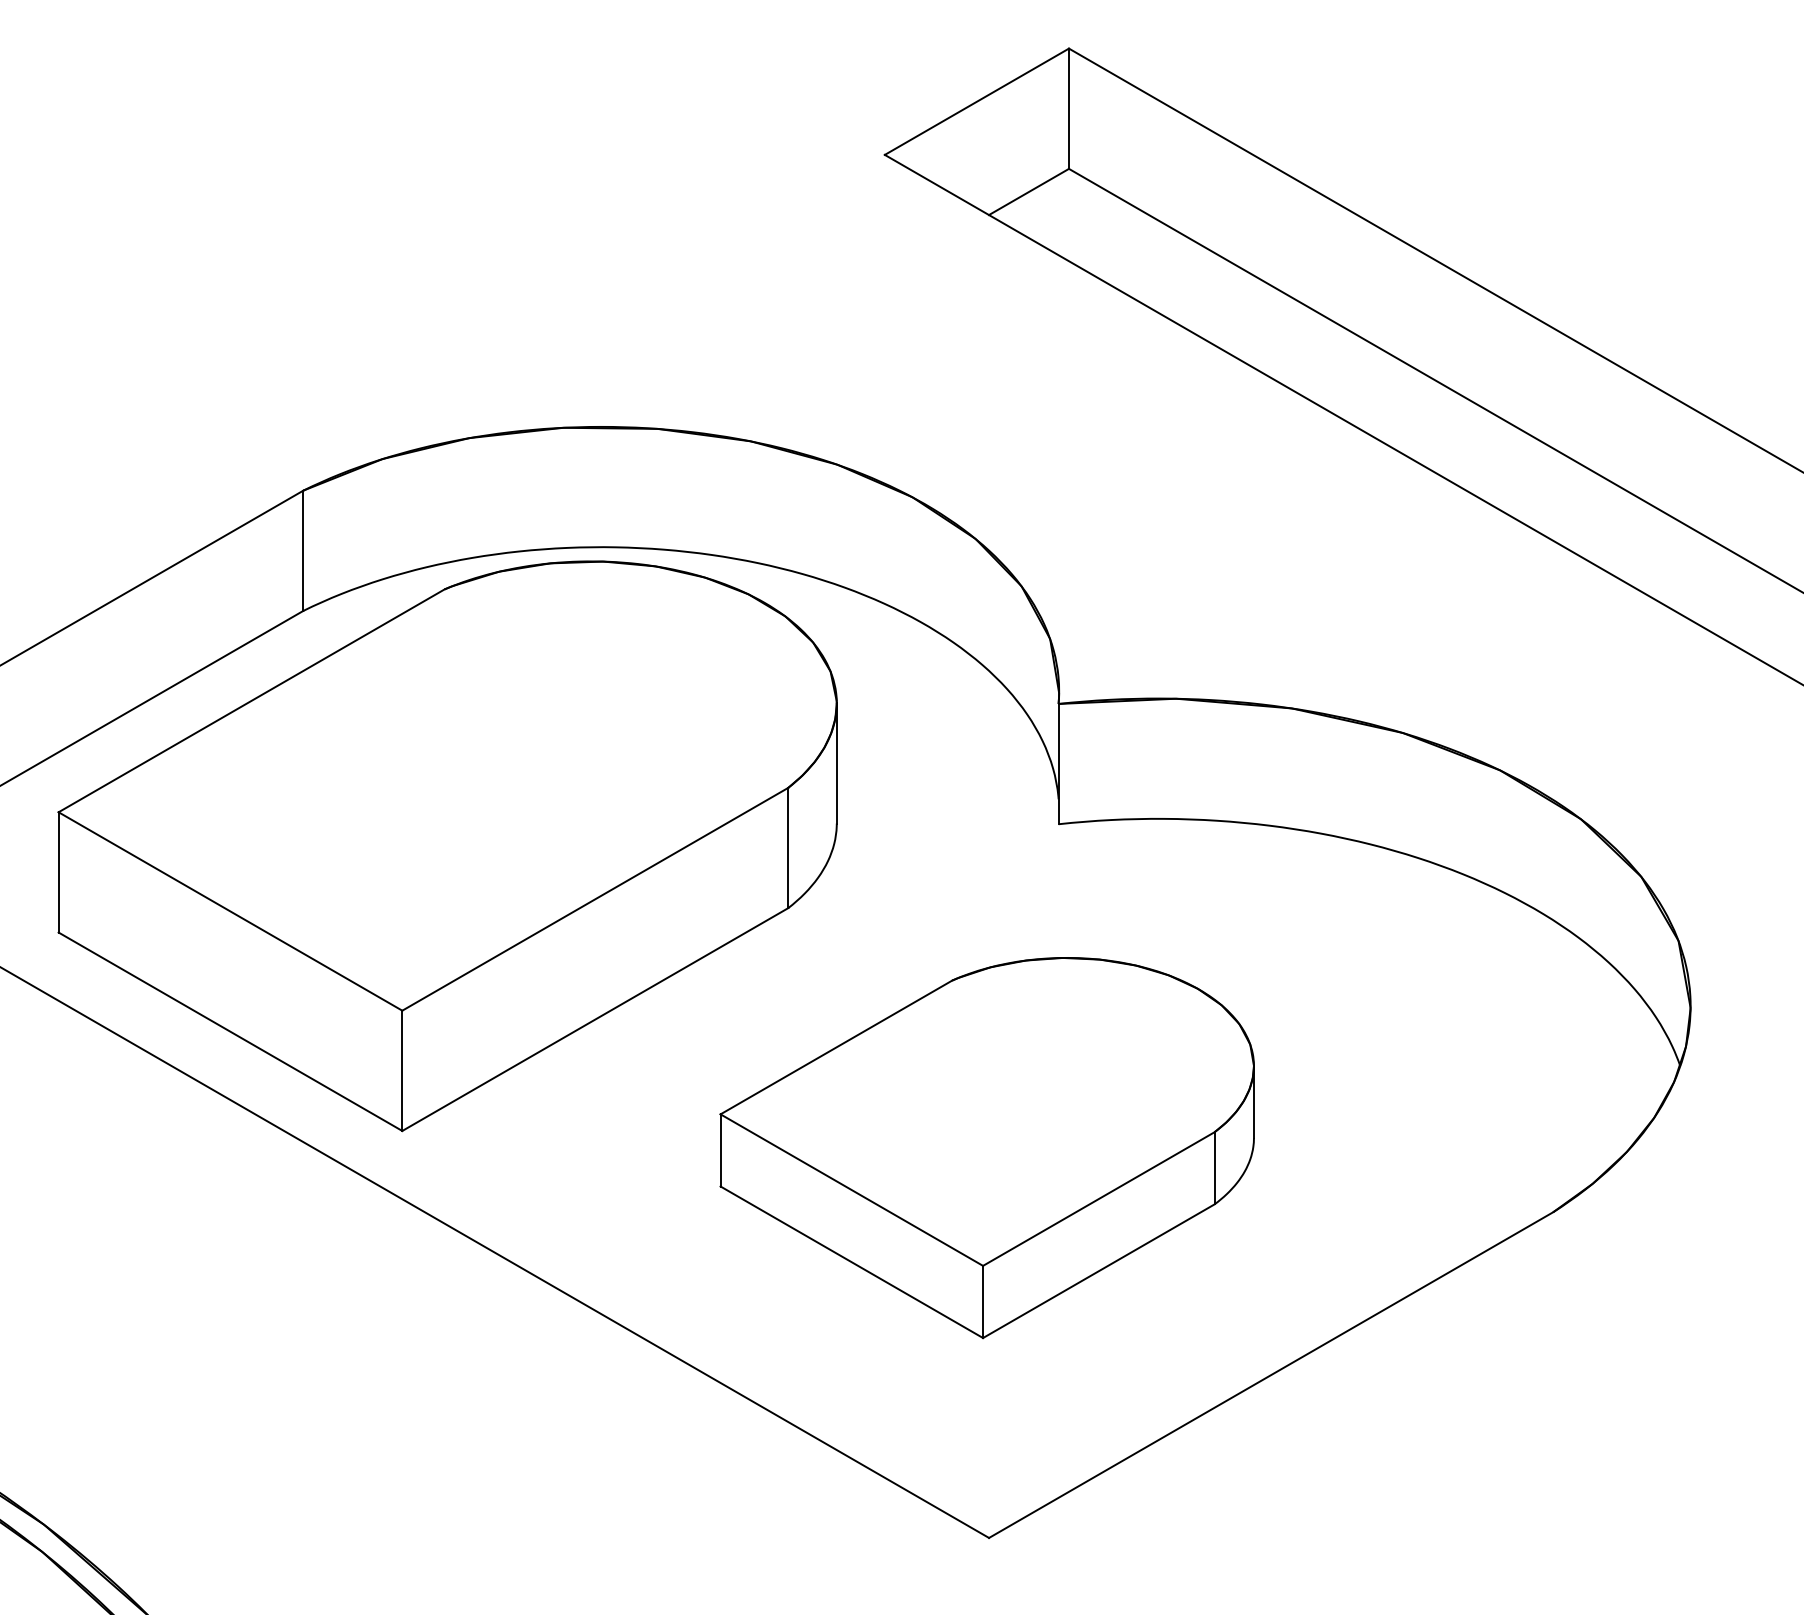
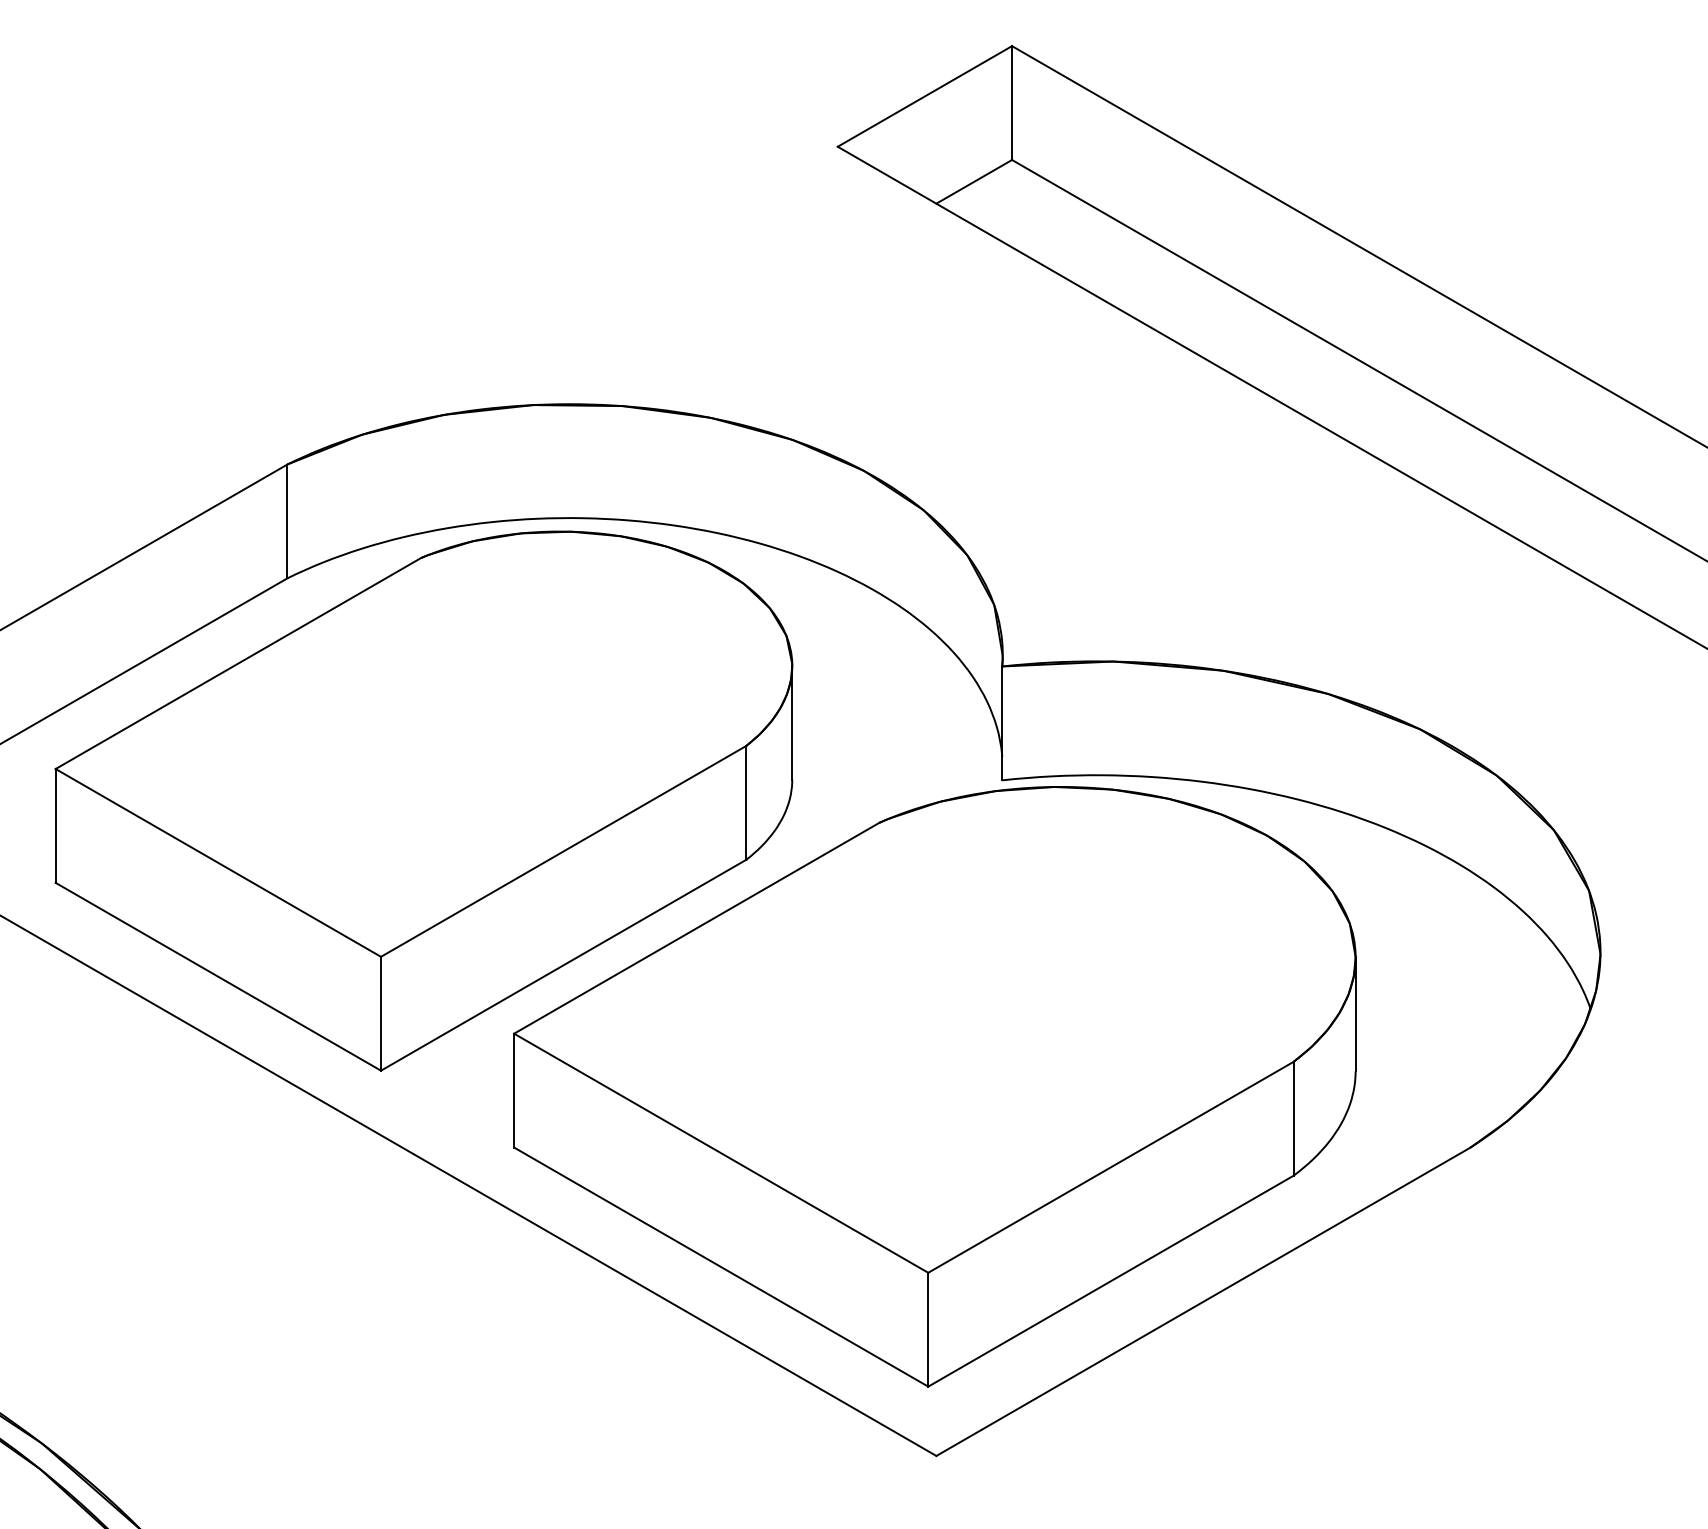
part: (986, 1147) -> (933, 1086), size x1.67

